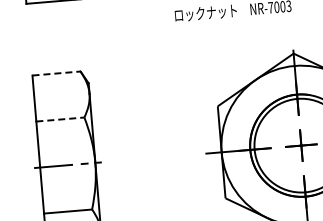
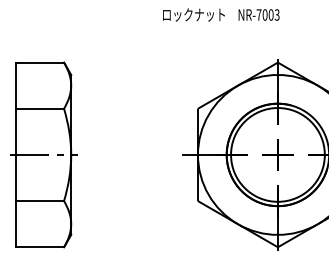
line: (57, 73) -> (40, 62), dashed -> solid
line: (60, 119) -> (40, 108), dashed -> solid

